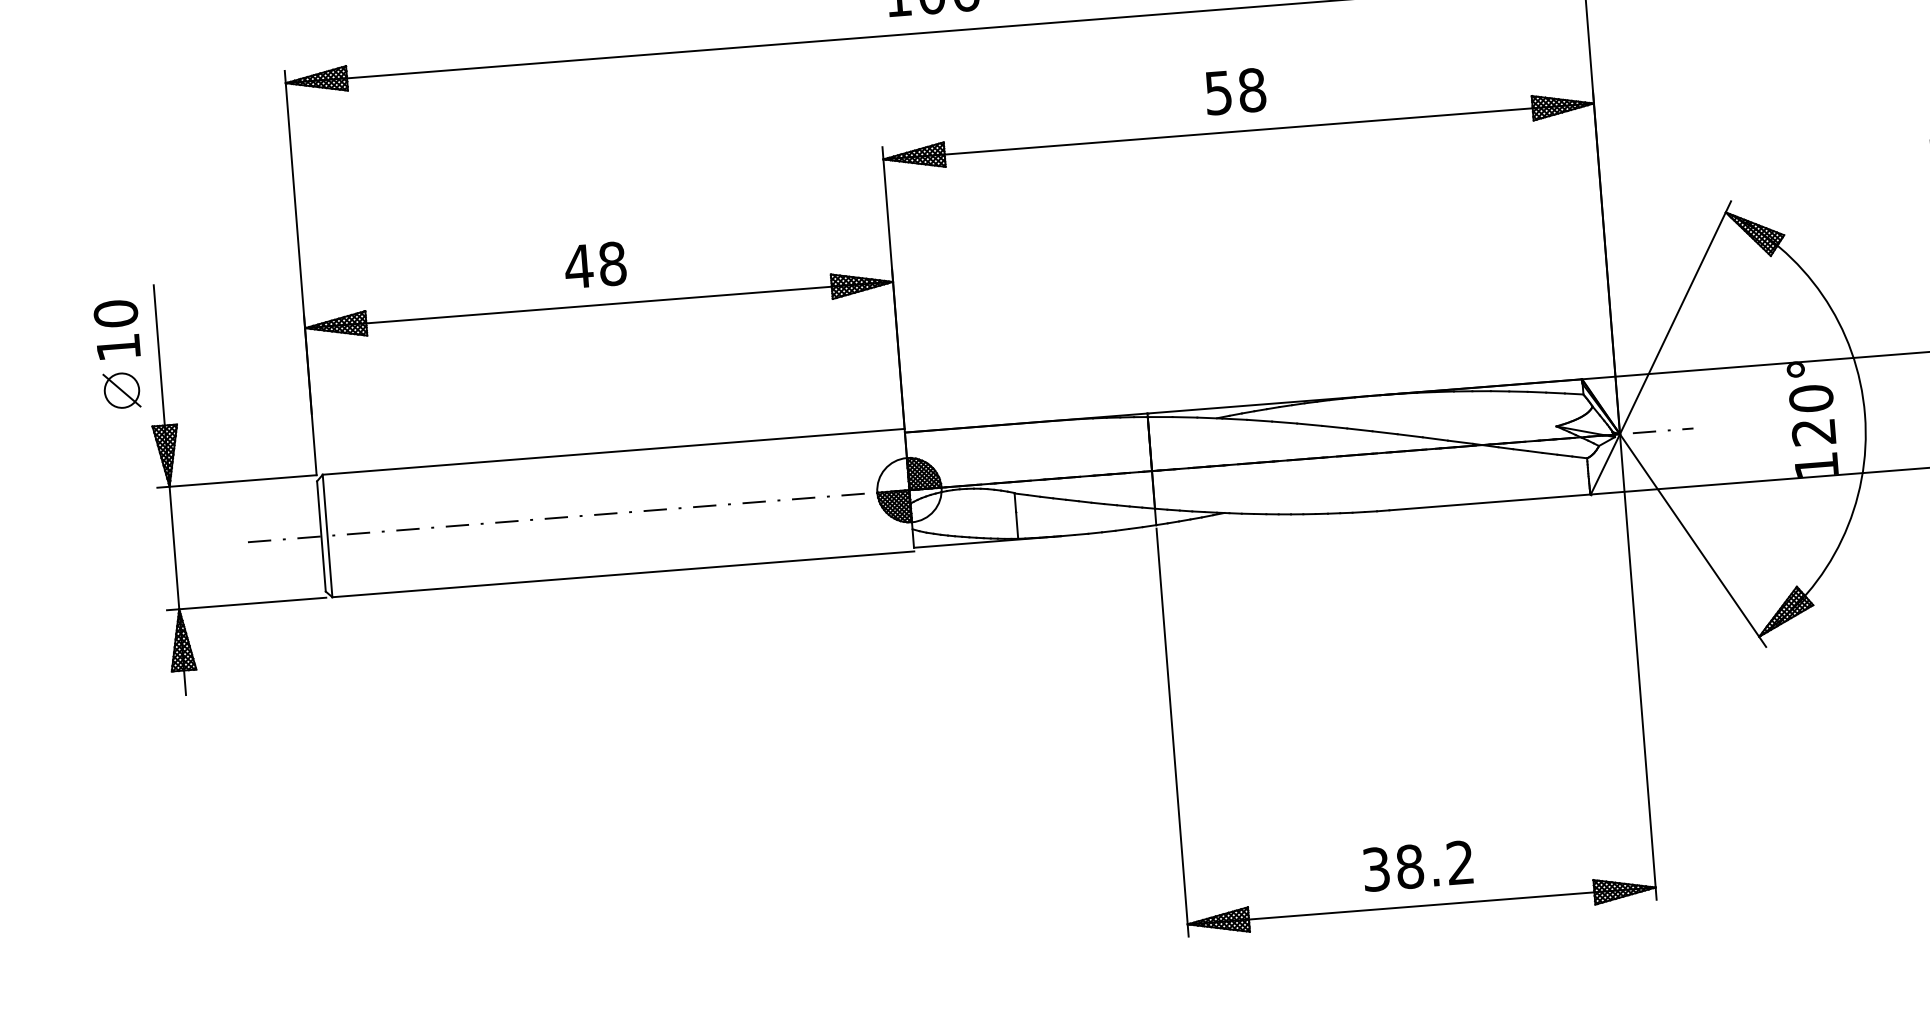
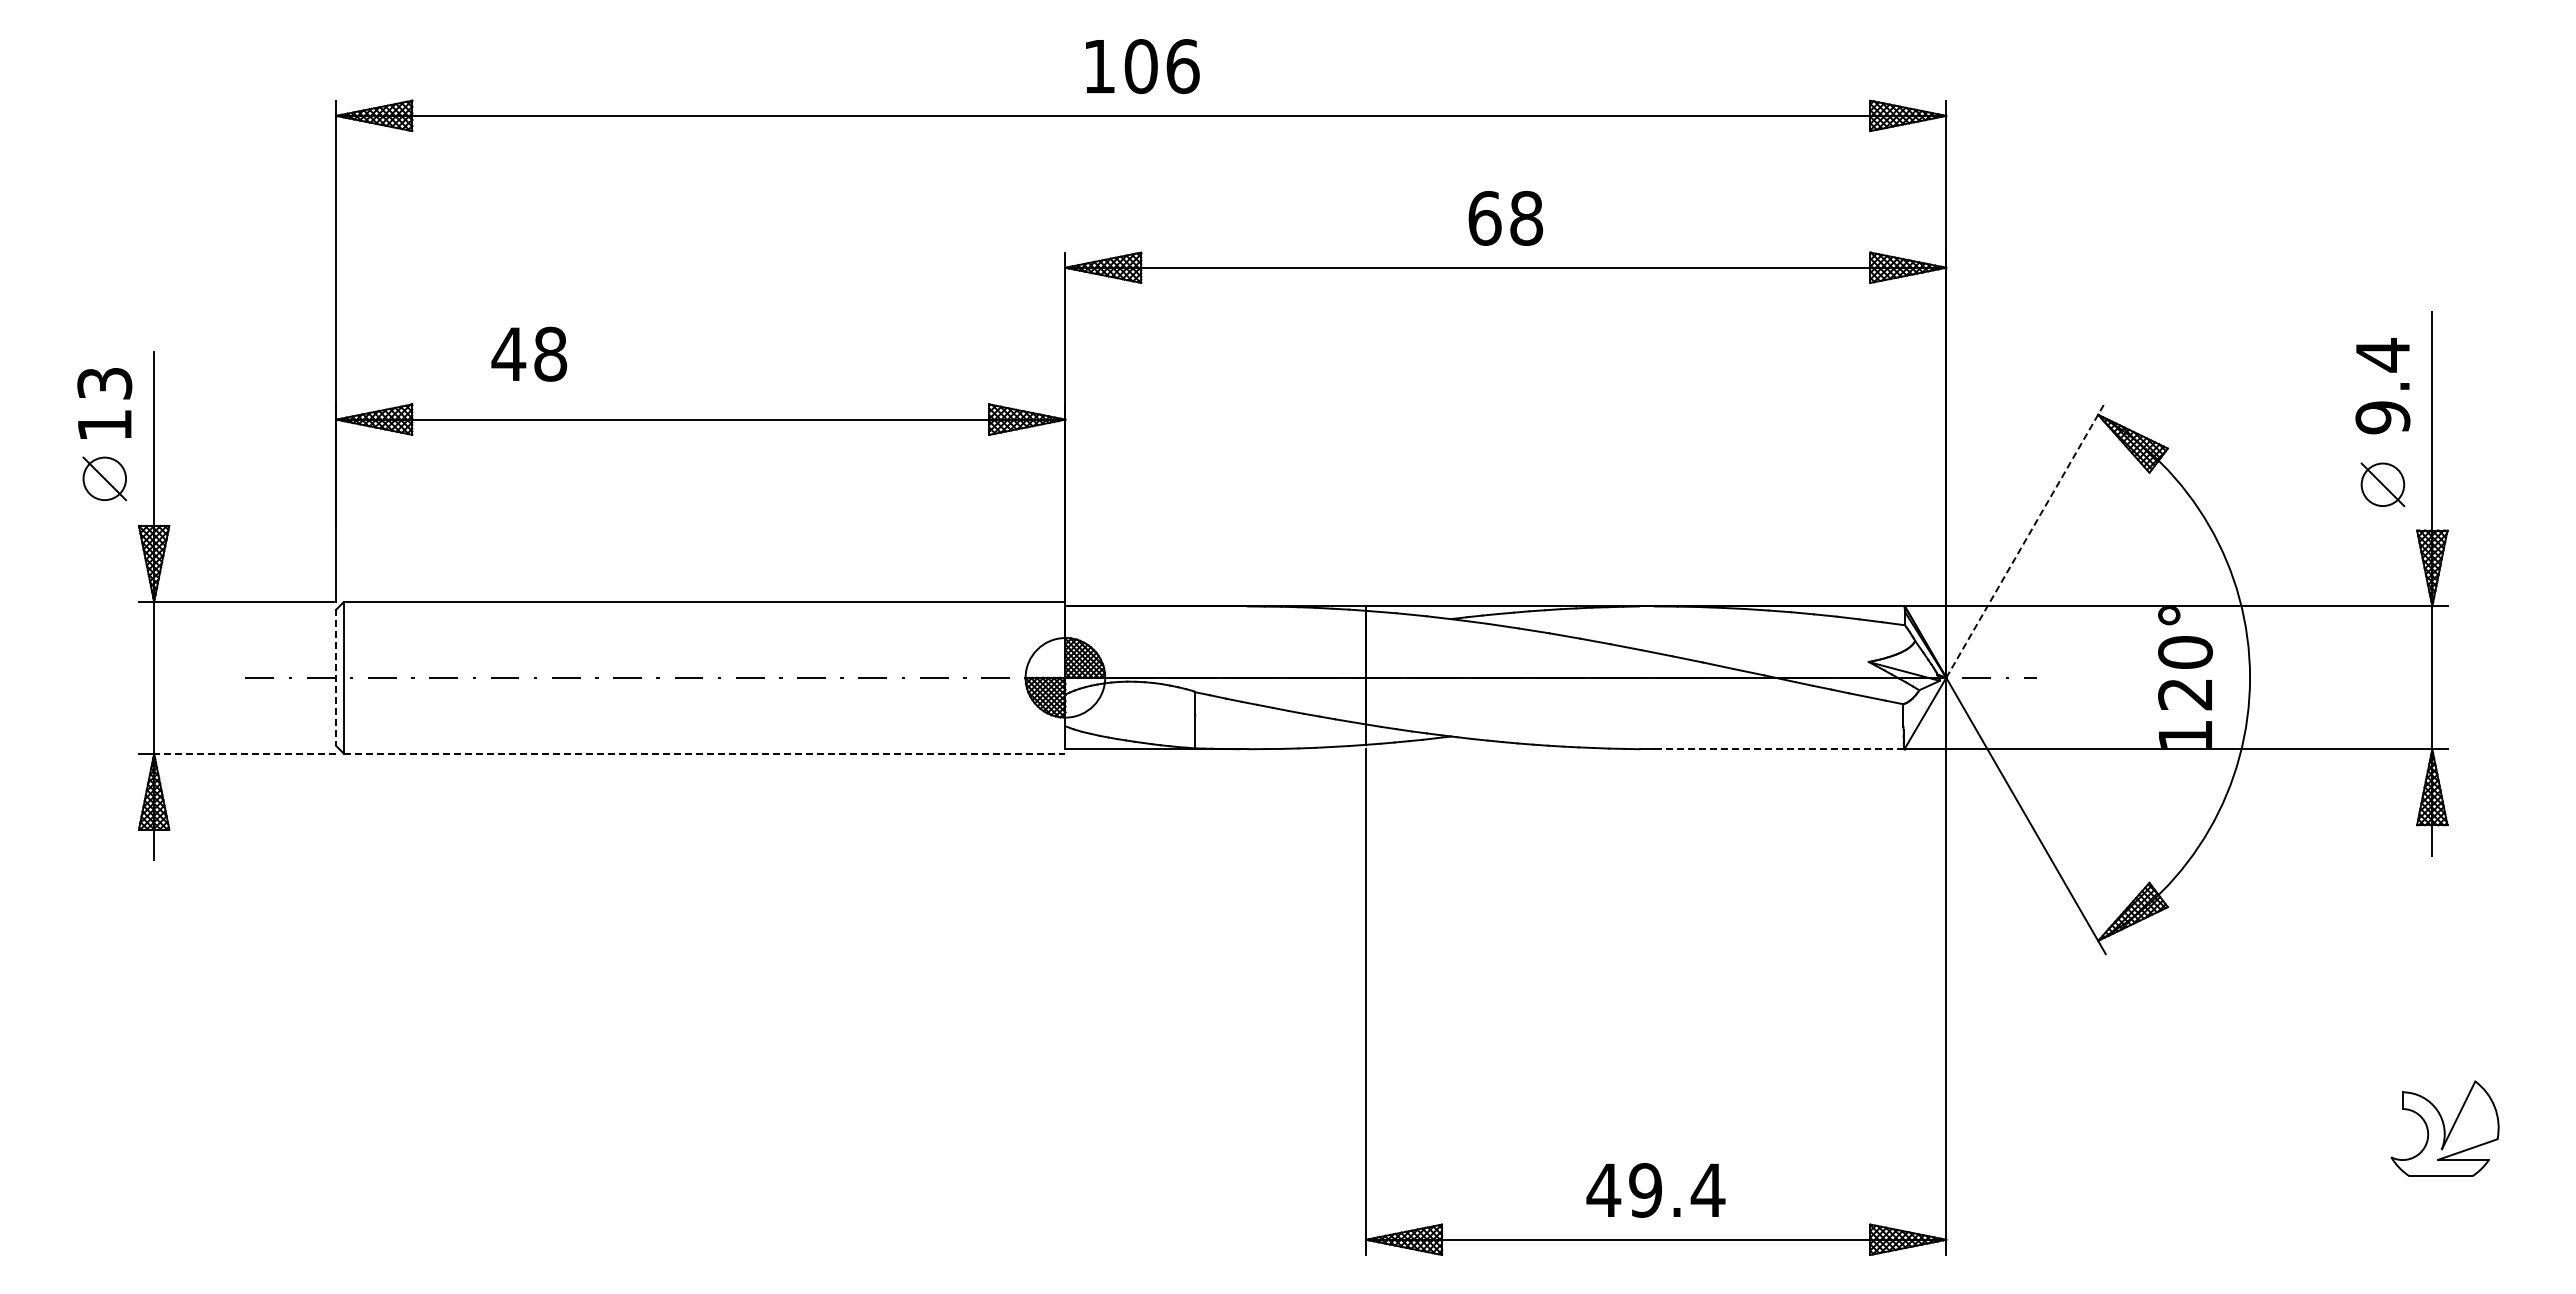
text: (1218, 92) -> (1484, 217), 58 -> 68
text: (595, 264) -> (529, 353), moved
text: (115, 313) -> (104, 383), 10 -> 13
line: (1675, 317) -> (2026, 539), solid -> dashed
line: (1490, 502) -> (1779, 749), solid -> dashed
line: (321, 536) -> (336, 678), solid -> dashed
line: (623, 574) -> (704, 753), solid -> dashed
line: (252, 603) -> (244, 753), solid -> dashed
text: (1417, 865) -> (1655, 1189), 38.2 -> 49.4

